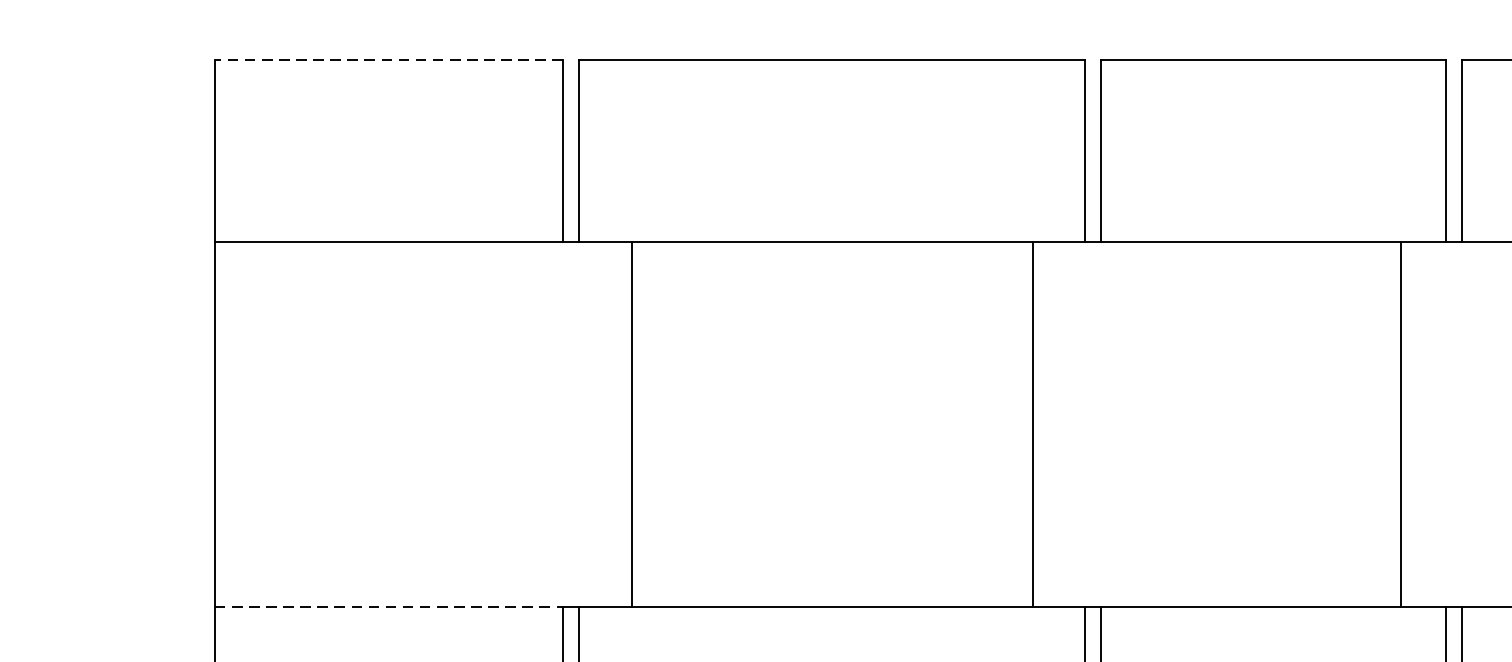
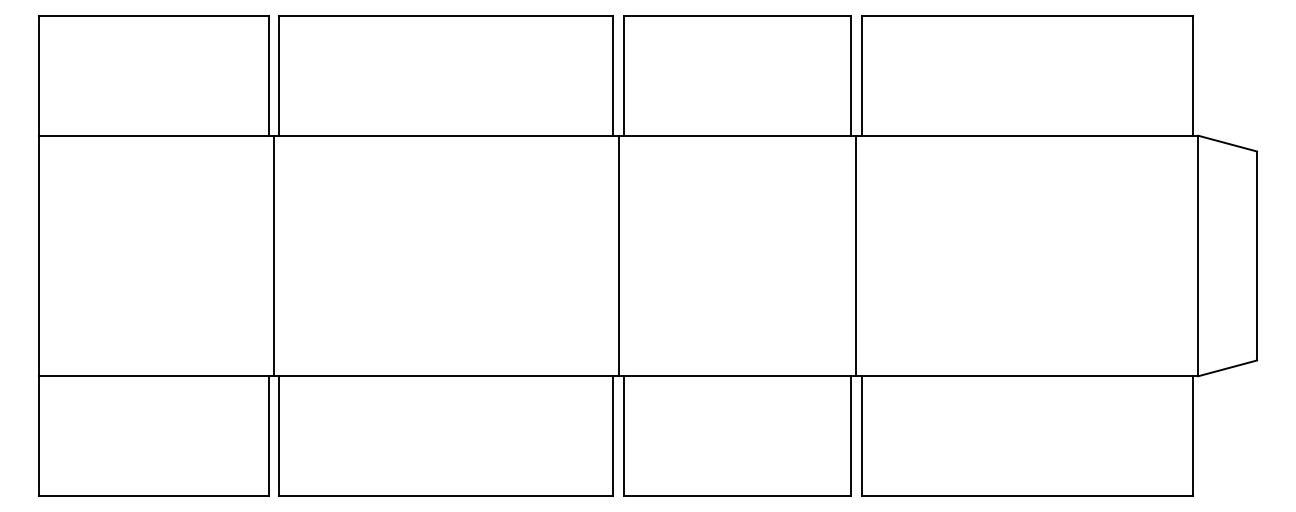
line: (388, 60) -> (153, 15), dashed -> solid
line: (630, 423) -> (273, 255), moved
line: (1032, 423) -> (618, 255), moved
line: (1400, 423) -> (856, 255), moved
line: (388, 607) -> (153, 376), dashed -> solid

